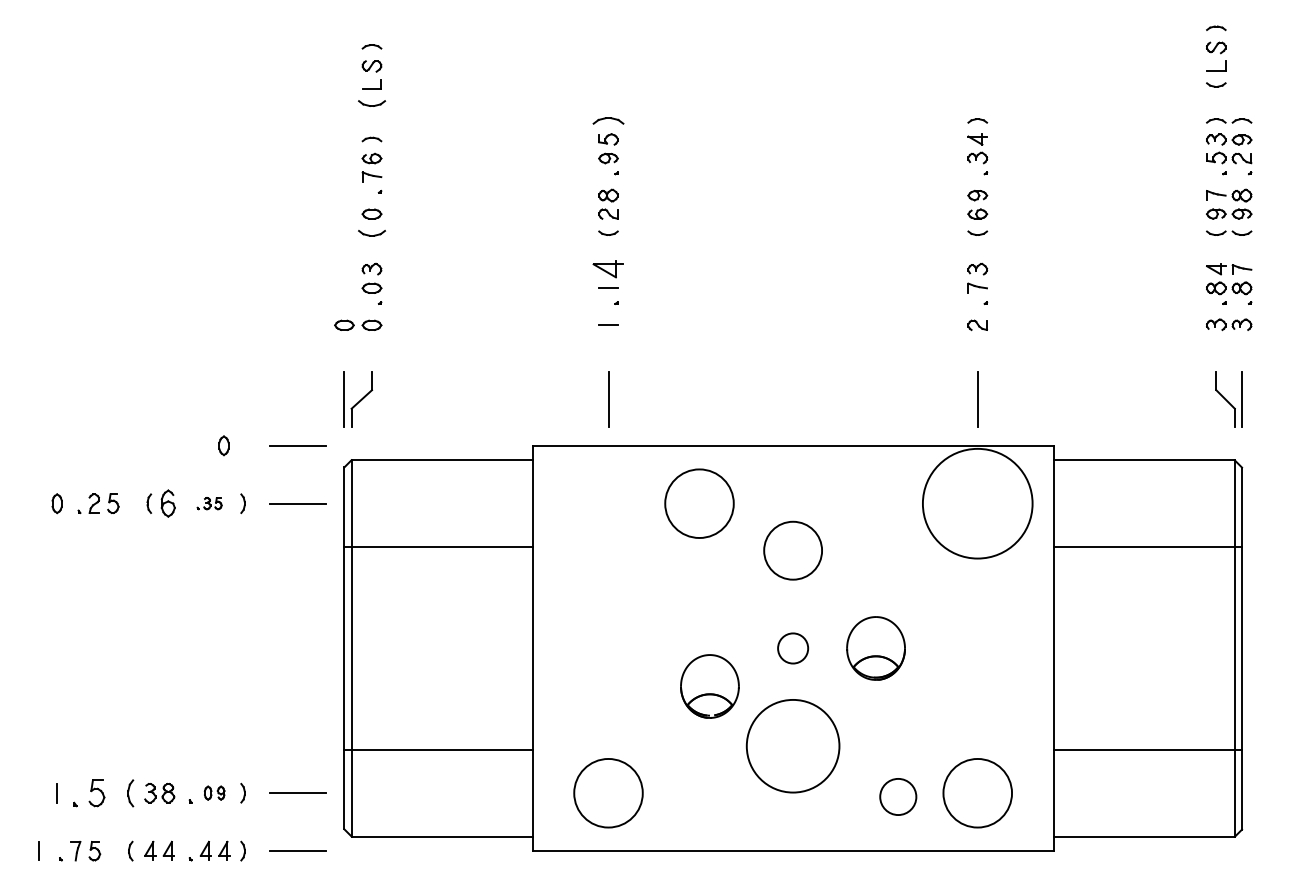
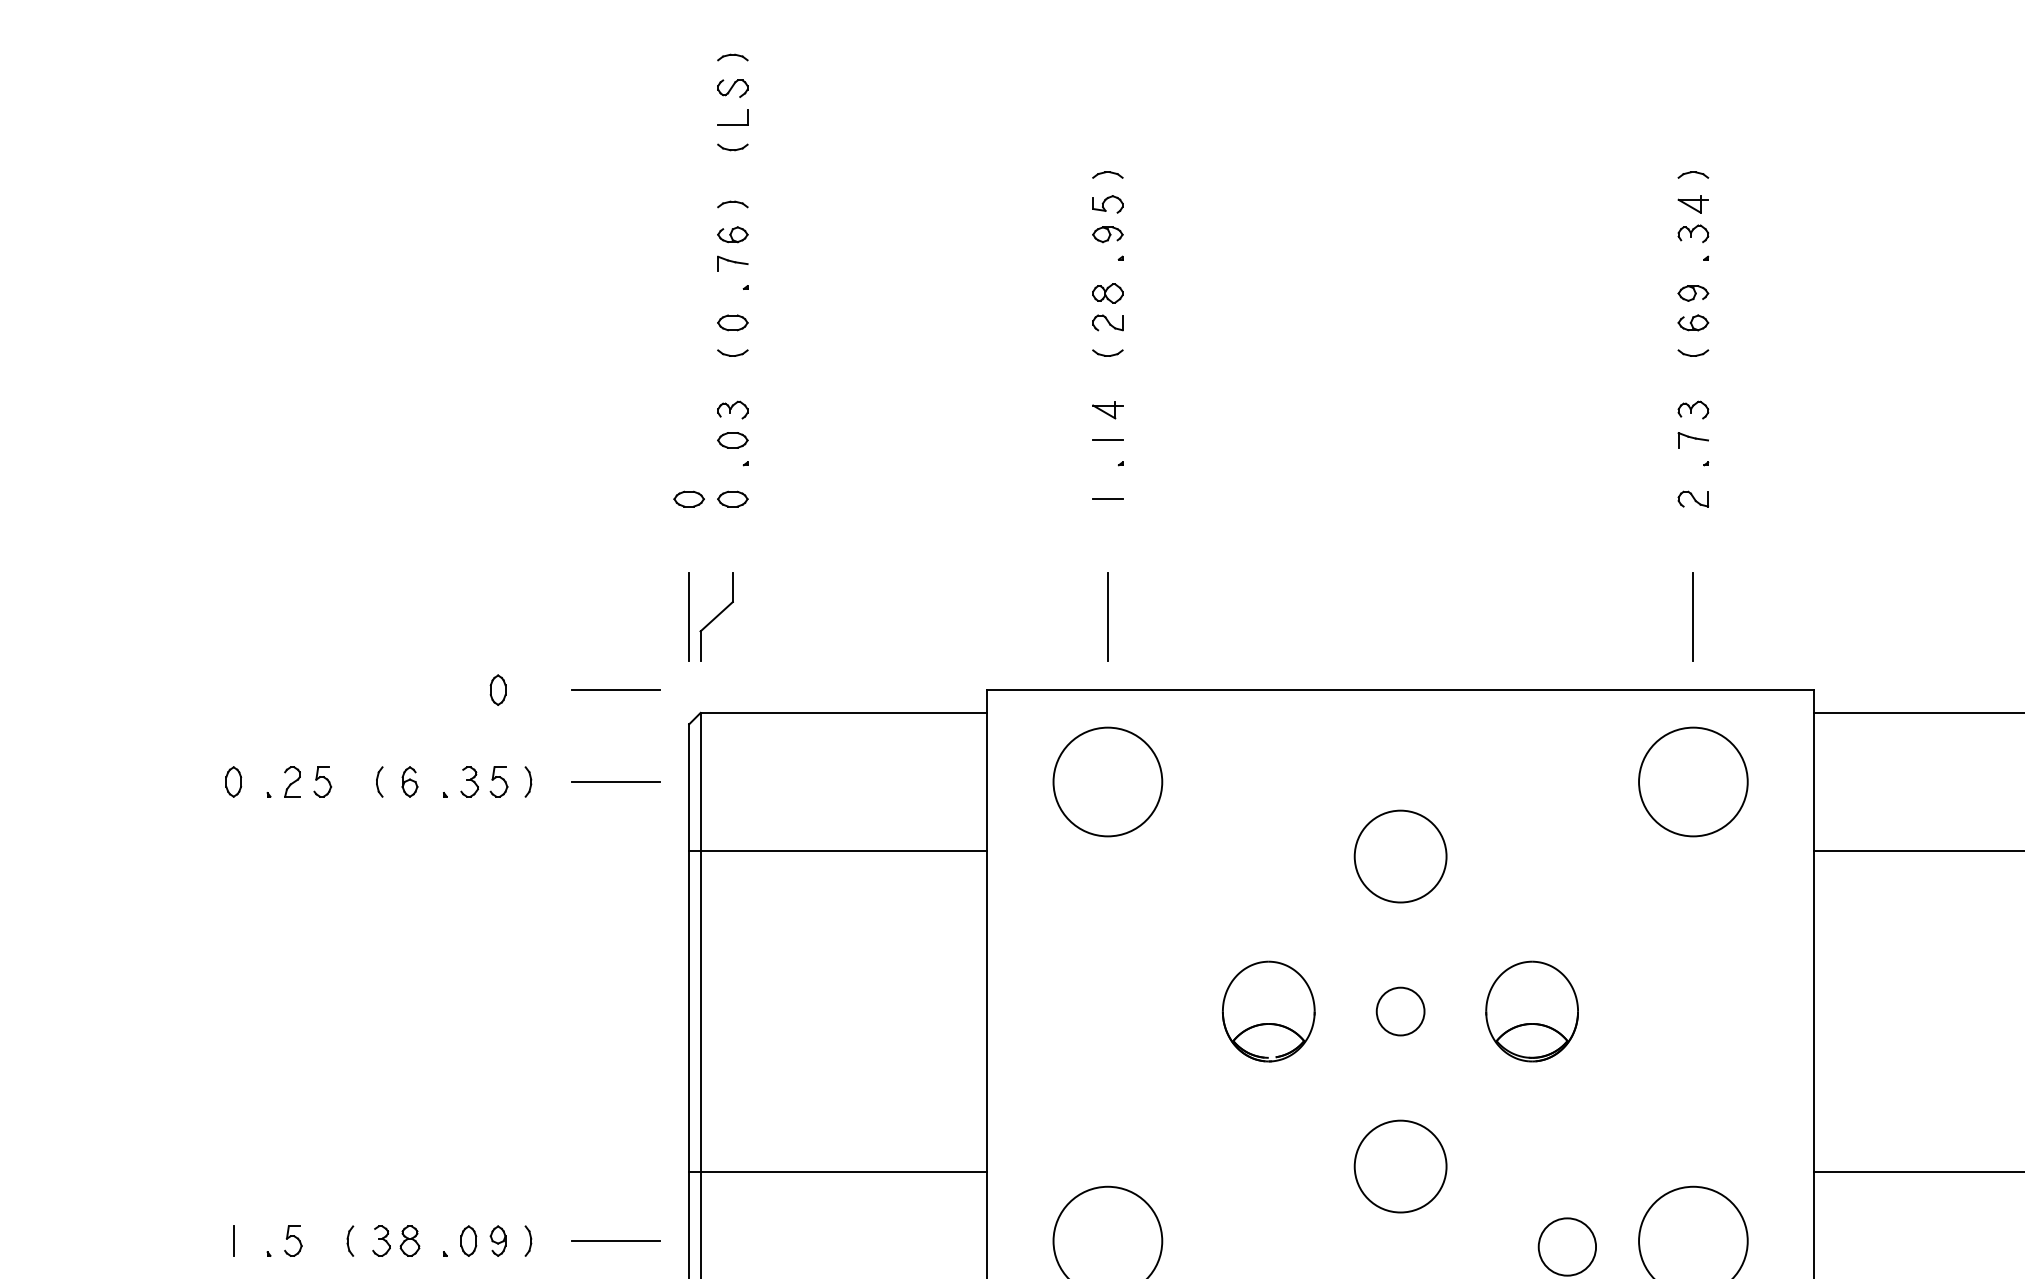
part: (371, 103) -> (732, 147), size x0.71
part: (608, 120) -> (1107, 174), size x0.62
part: (371, 232) -> (732, 351), size x0.71
part: (608, 269) -> (1107, 410), size x0.62
part: (168, 503) -> (410, 781), size x0.71
part: (209, 503) -> (475, 781), size x1.67
circle: (699, 503) -> (1107, 781), moved
circle: (977, 503) -> (1693, 781), size x0.62
part: (709, 686) -> (1268, 1011), moved
circle: (793, 746) -> (1401, 1166), size x0.62
part: (130, 792) -> (349, 1239), size x0.71
part: (214, 792) -> (483, 1239), size x1.43
part: (89, 793) -> (284, 1241), size x0.71

